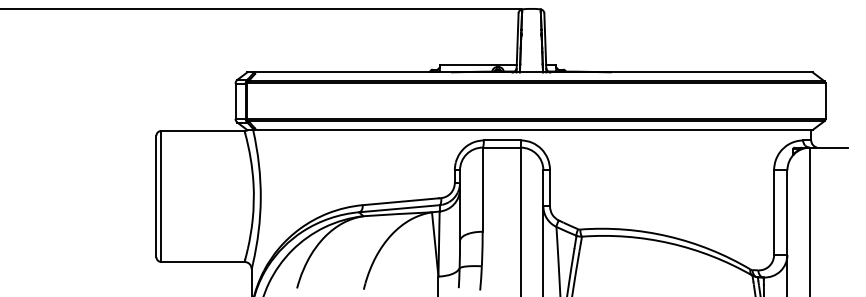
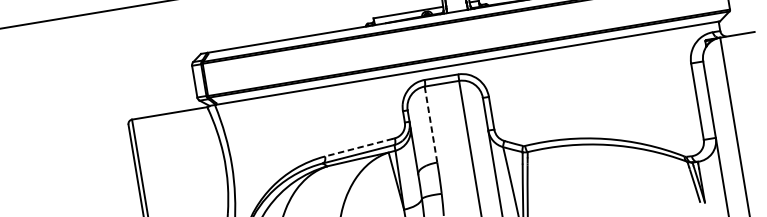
line: (482, 189) -> (430, 124), solid -> dashed
line: (400, 201) -> (358, 147), solid -> dashed

